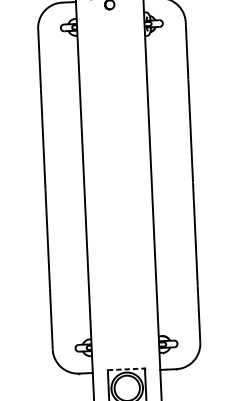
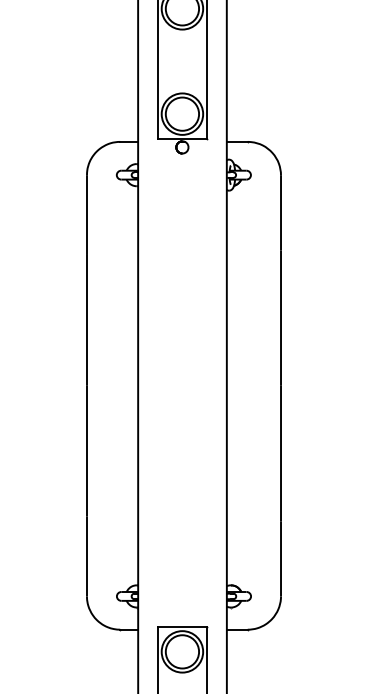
line: (126, 369) -> (182, 626), dashed -> solid

